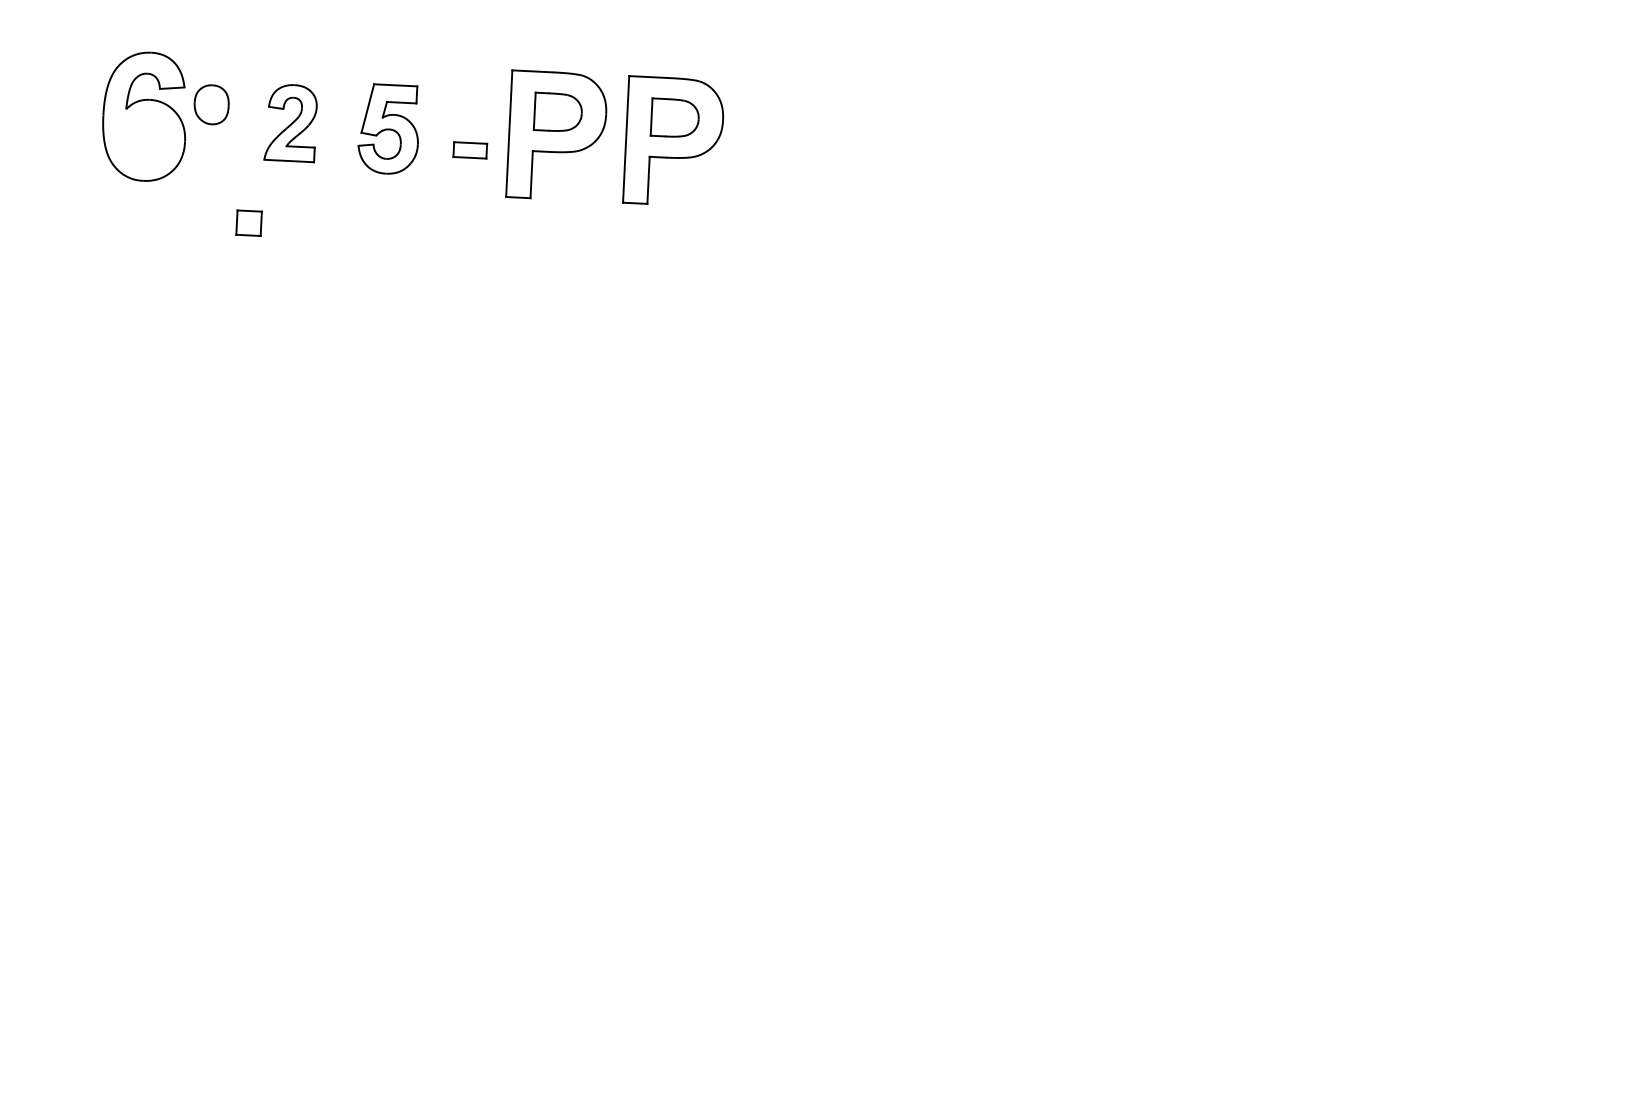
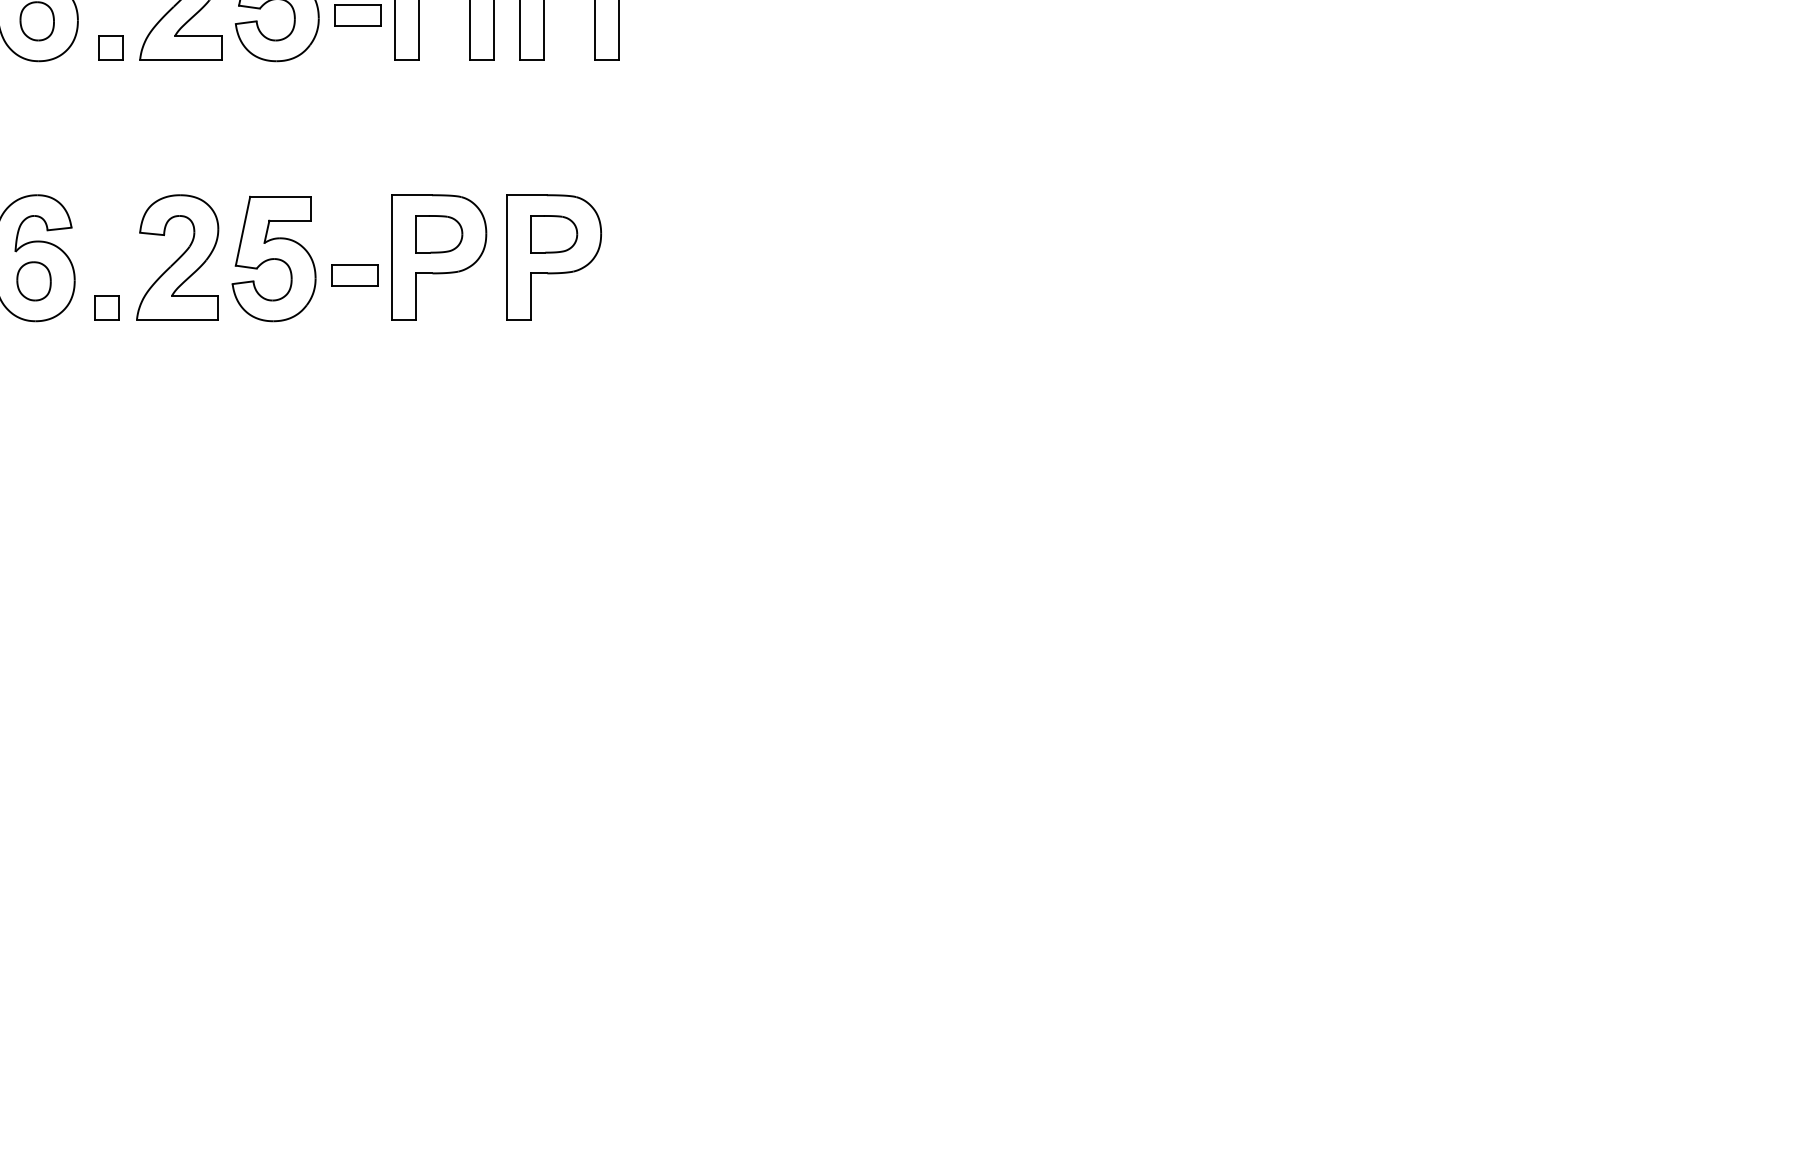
part: (211, 104) -> (33, 281), moved
part: (290, 123) -> (177, 257), size x1.67
part: (388, 128) -> (273, 258), size x1.43
part: (470, 150) -> (354, 275), size x1.43
part: (248, 222) -> (106, 307), moved

